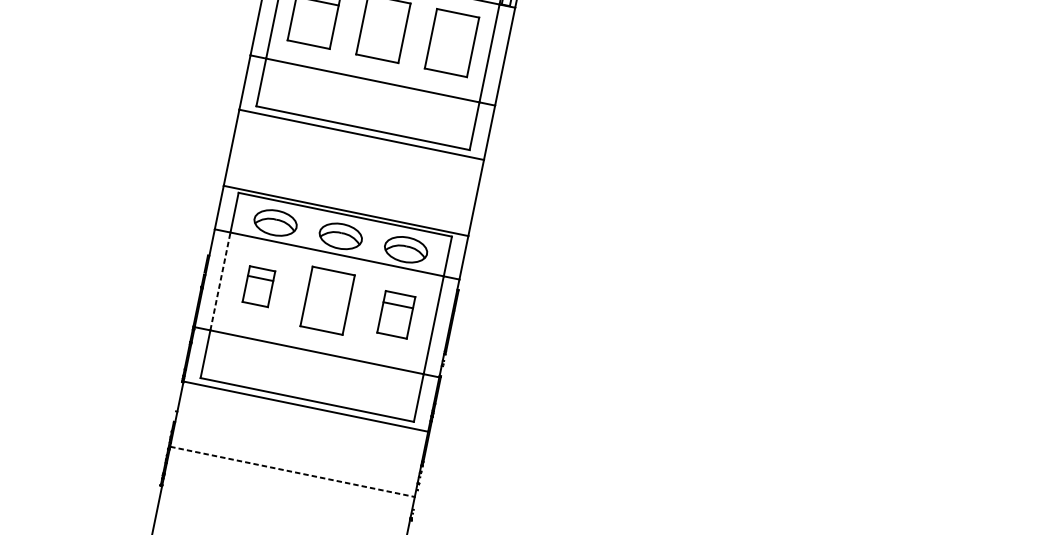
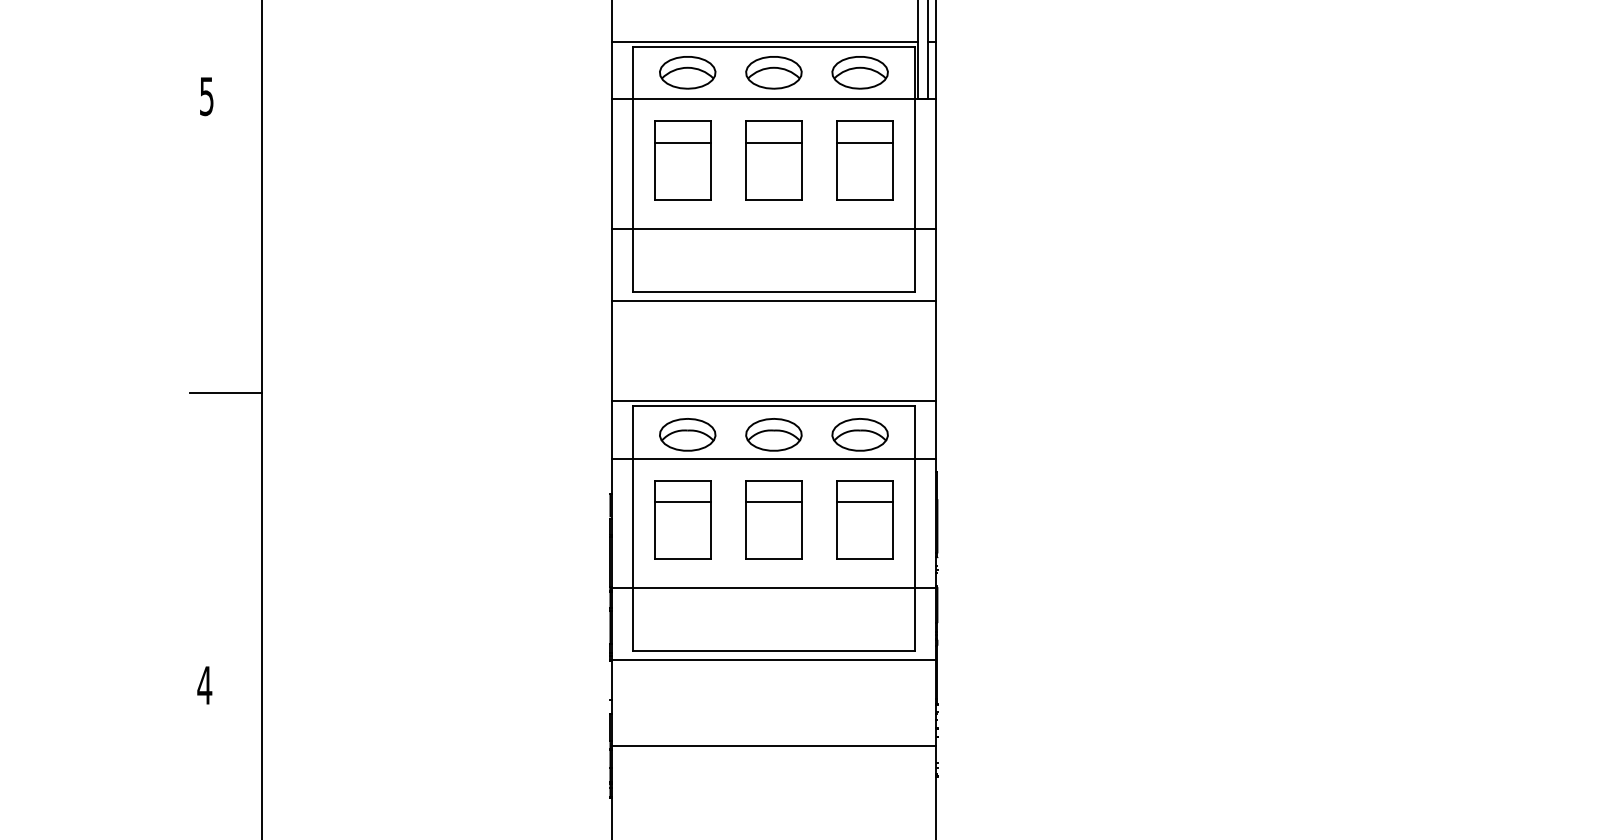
line: (385, 15) -> (773, 142), added
line: (454, 29) -> (864, 142), added
line: (220, 281) -> (632, 523), dashed -> solid
part: (258, 286) -> (682, 519), size x1.67
line: (330, 286) -> (773, 501), added
part: (396, 314) -> (864, 519), size x1.43
line: (292, 472) -> (773, 746), dashed -> solid

